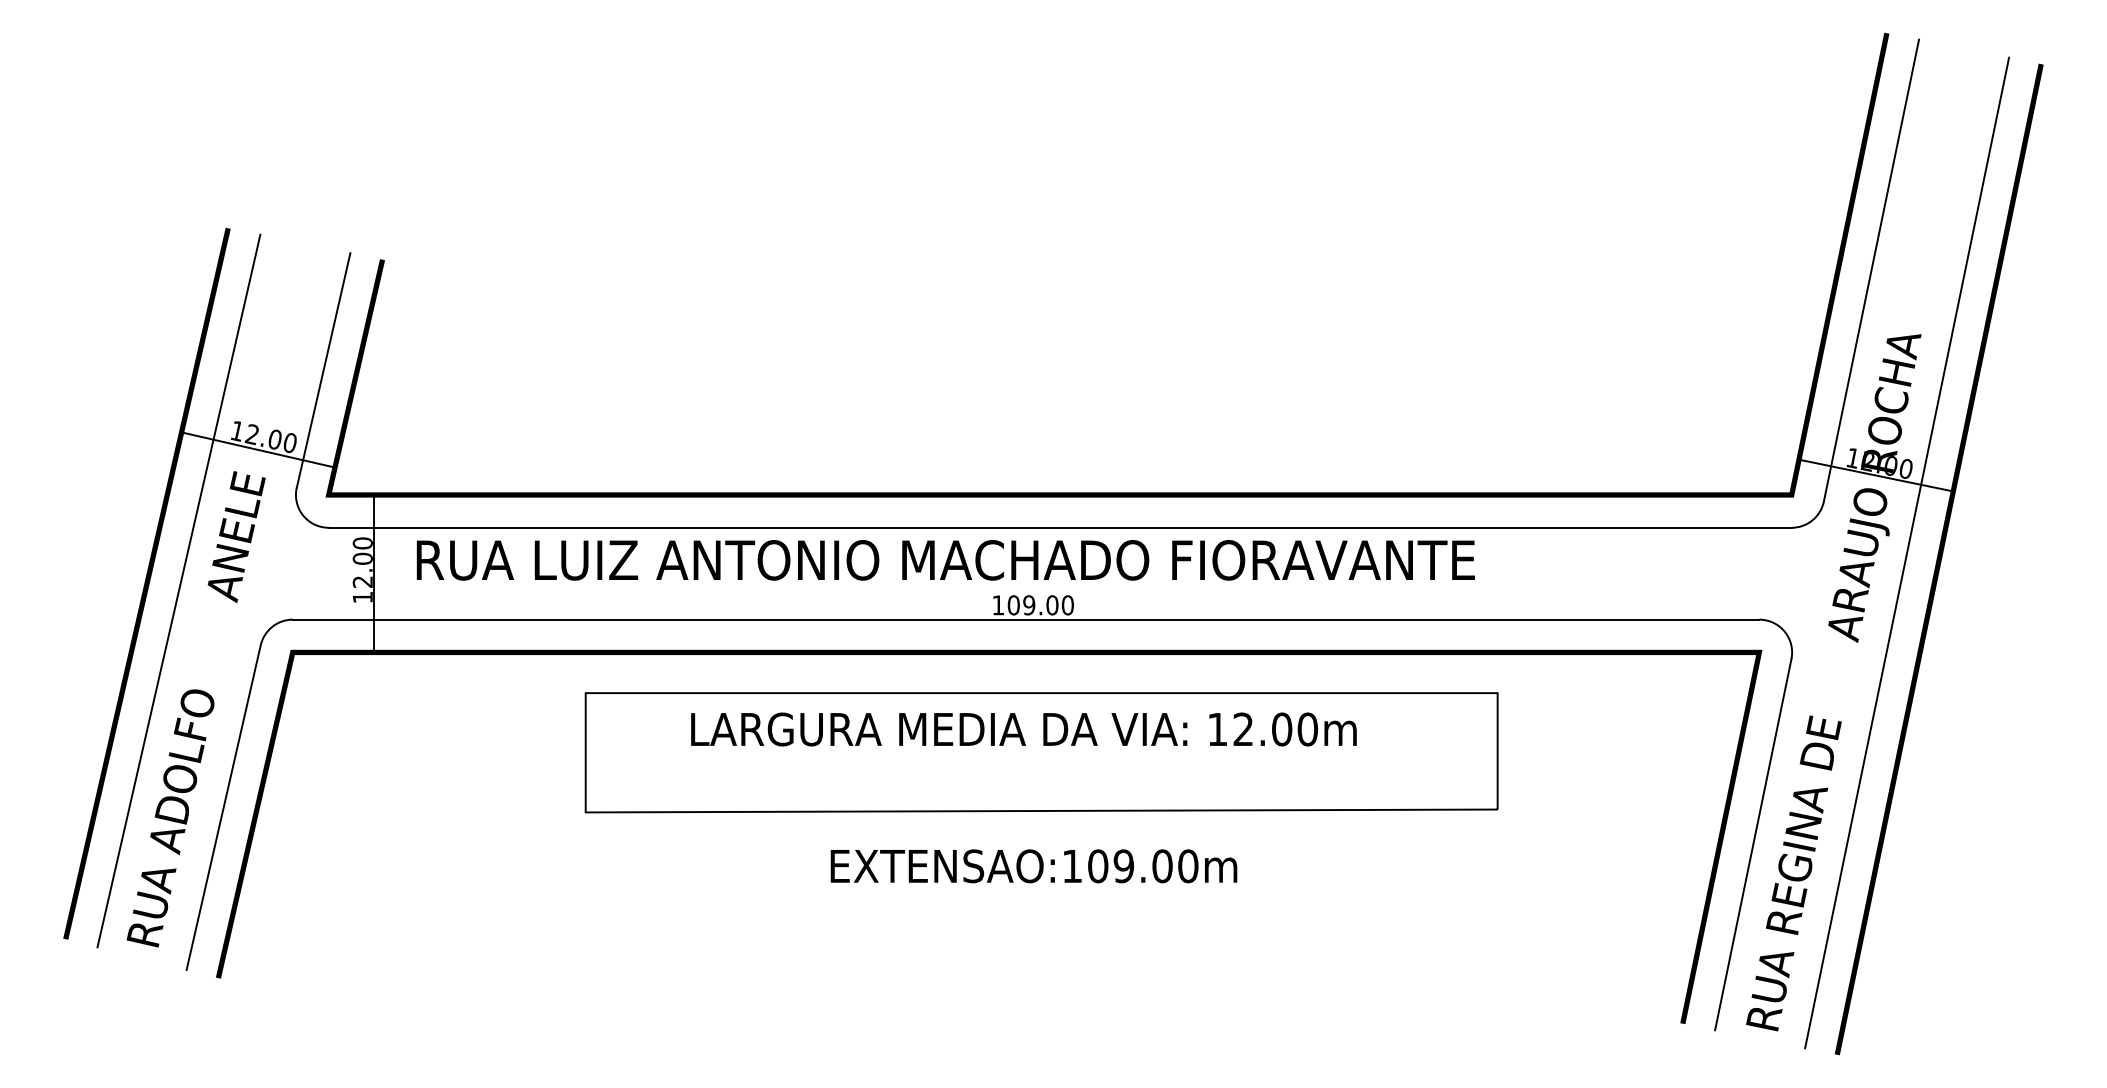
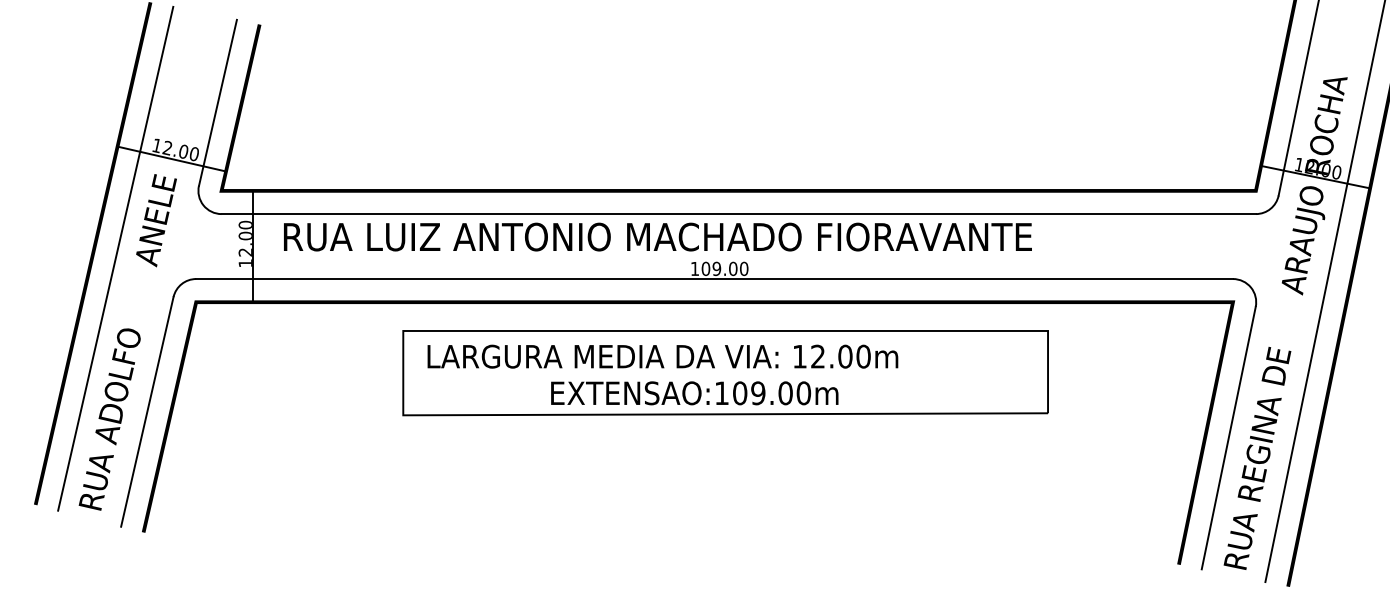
text: (1023, 729) -> (662, 356), moved
text: (1033, 866) -> (694, 393), moved

